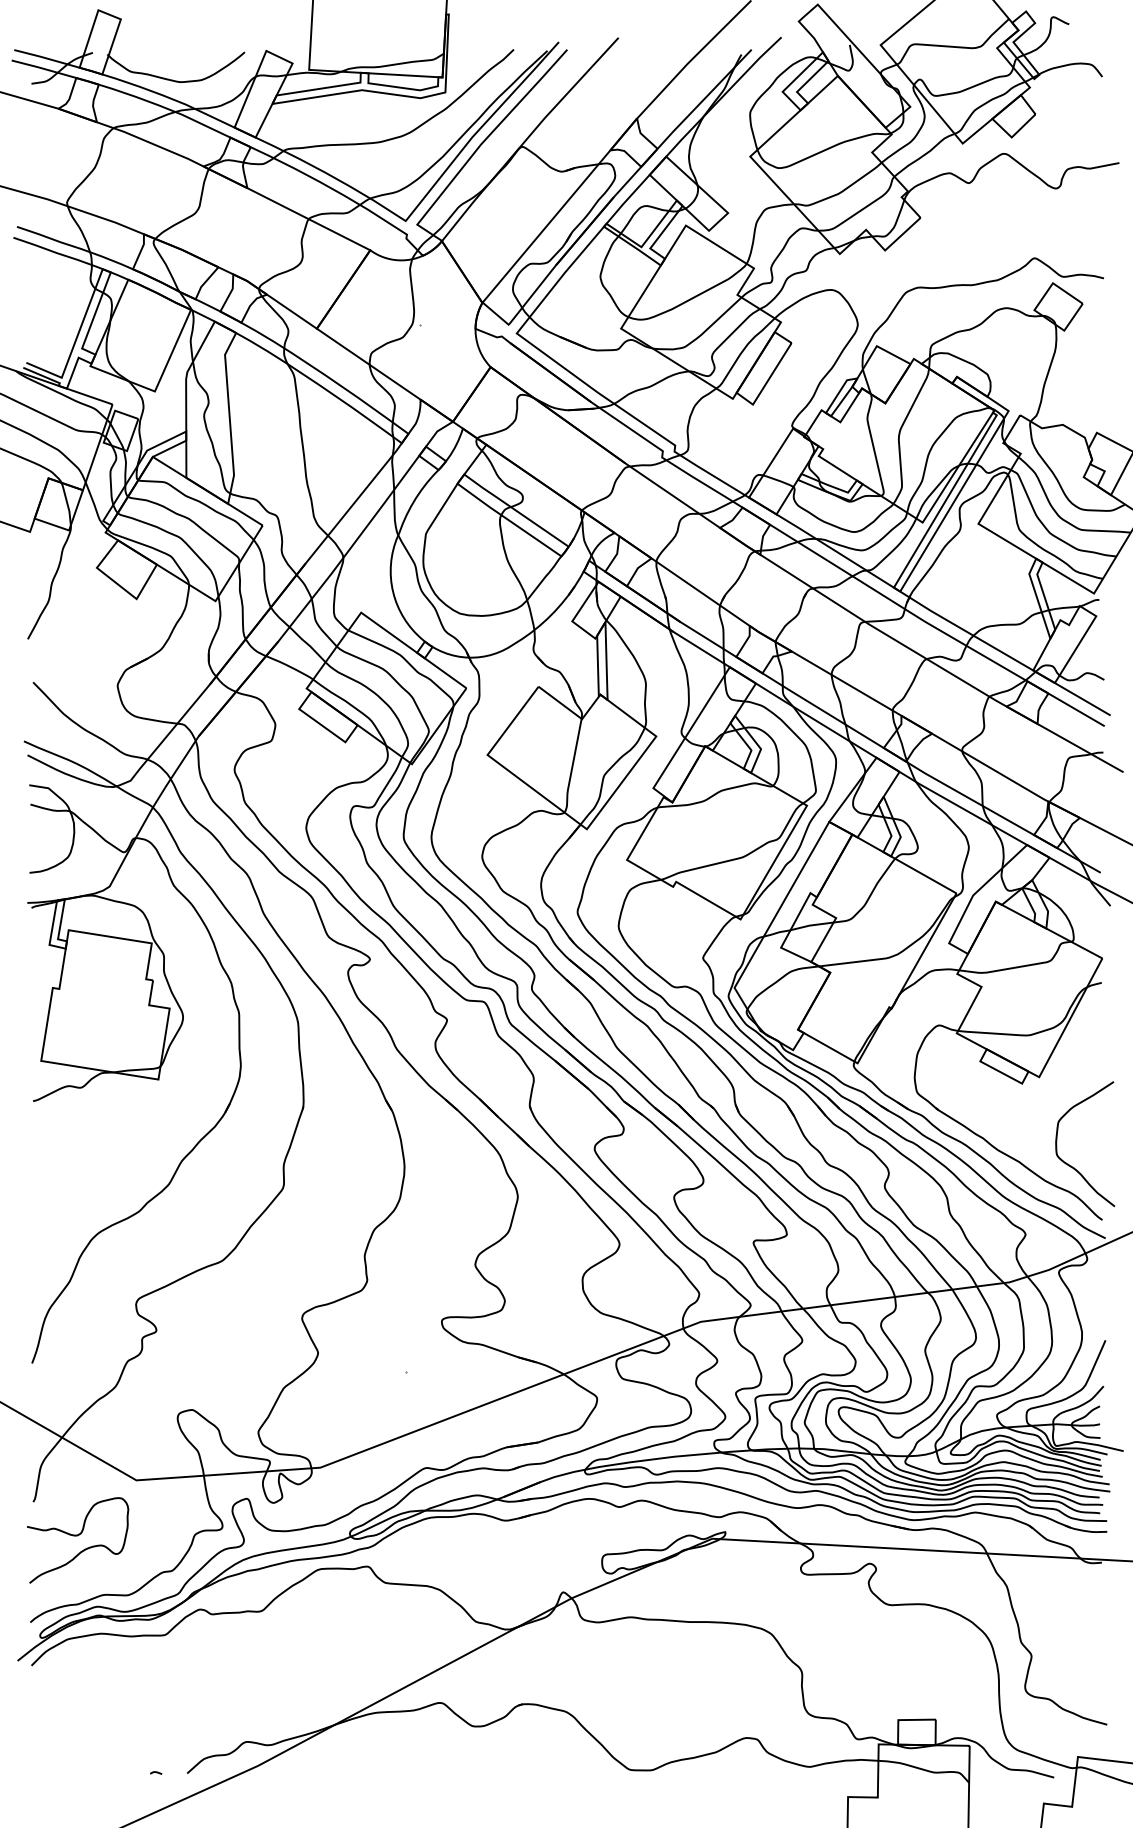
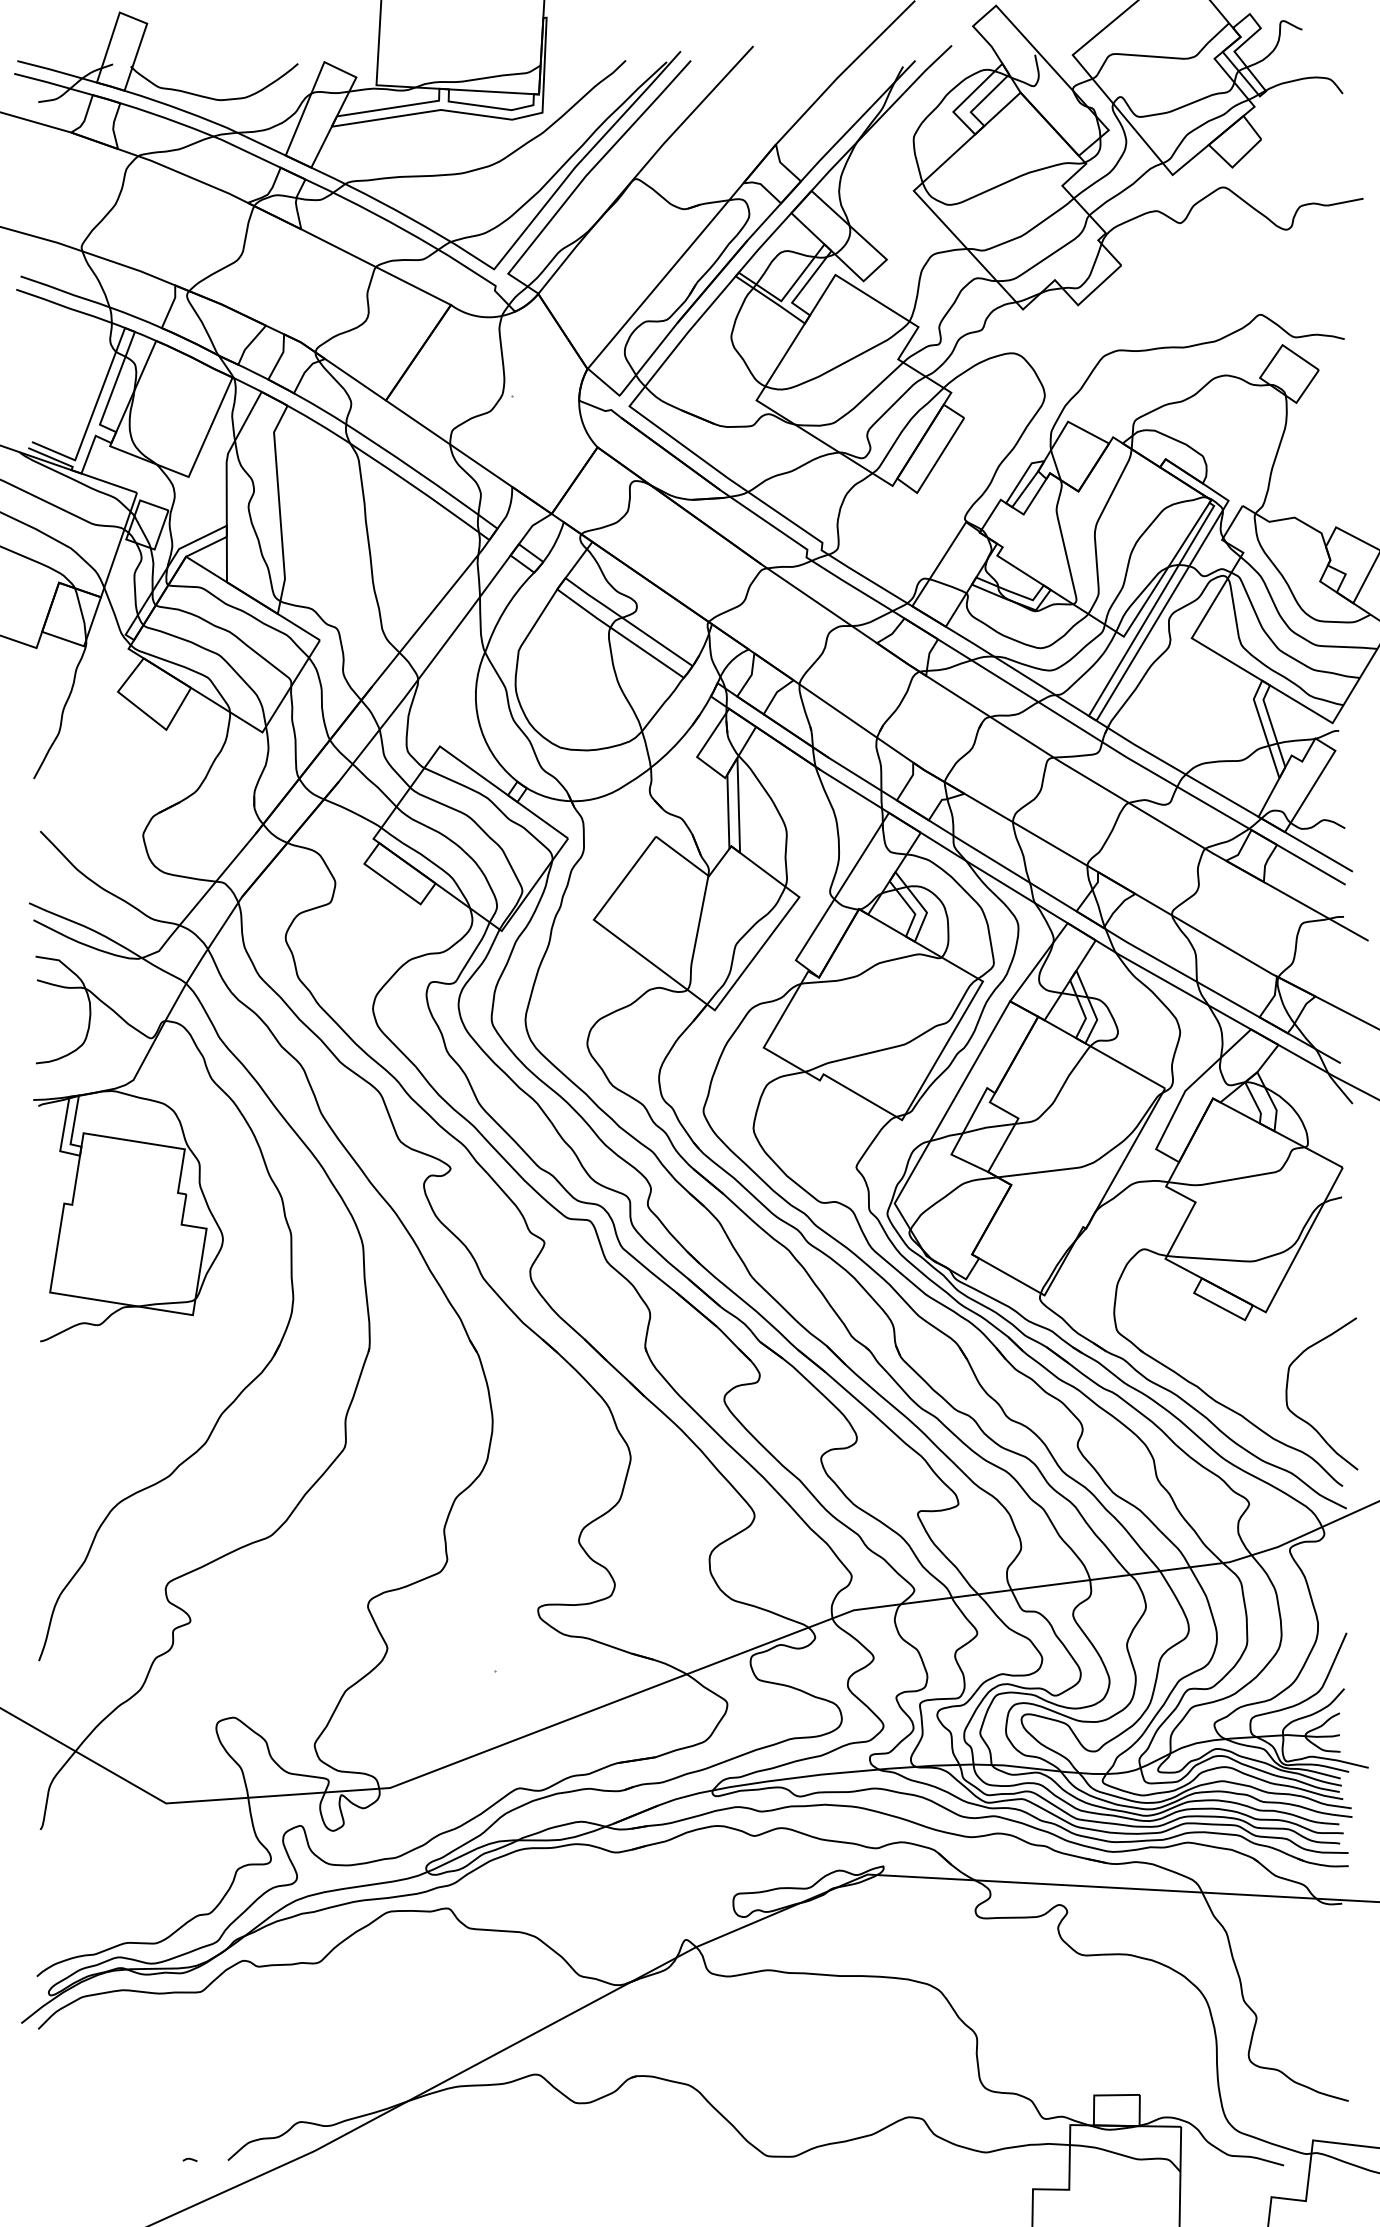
curve: (77, 1536) -> (94, 1871), removed

